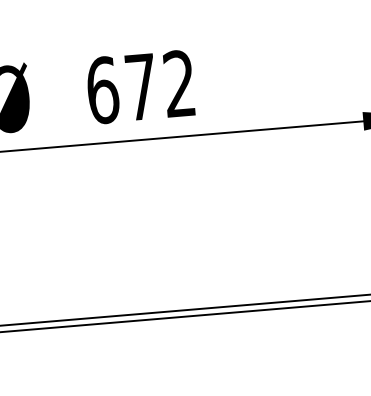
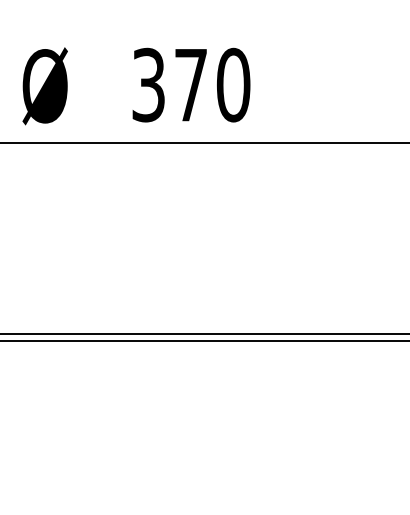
text: (141, 86) -> (191, 84), 672 -> 370

